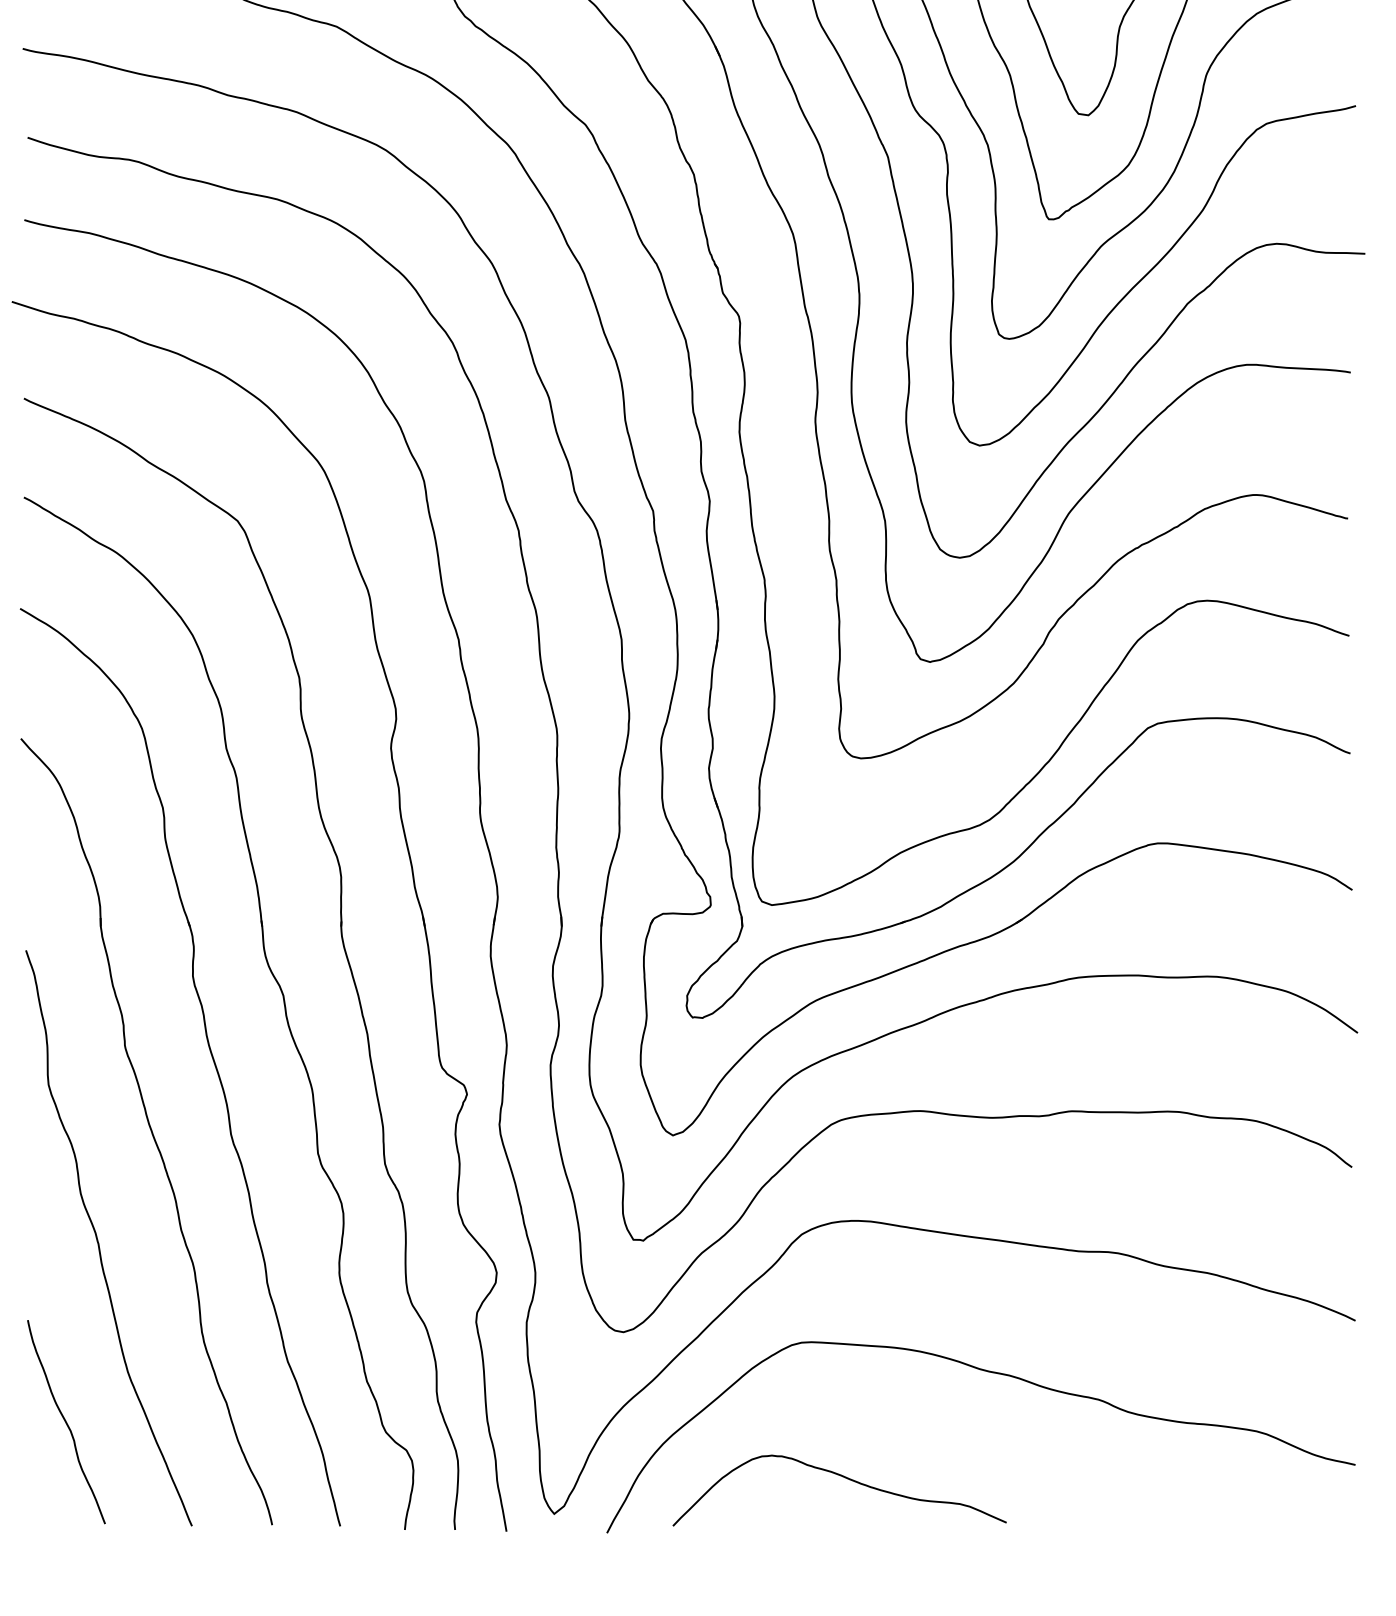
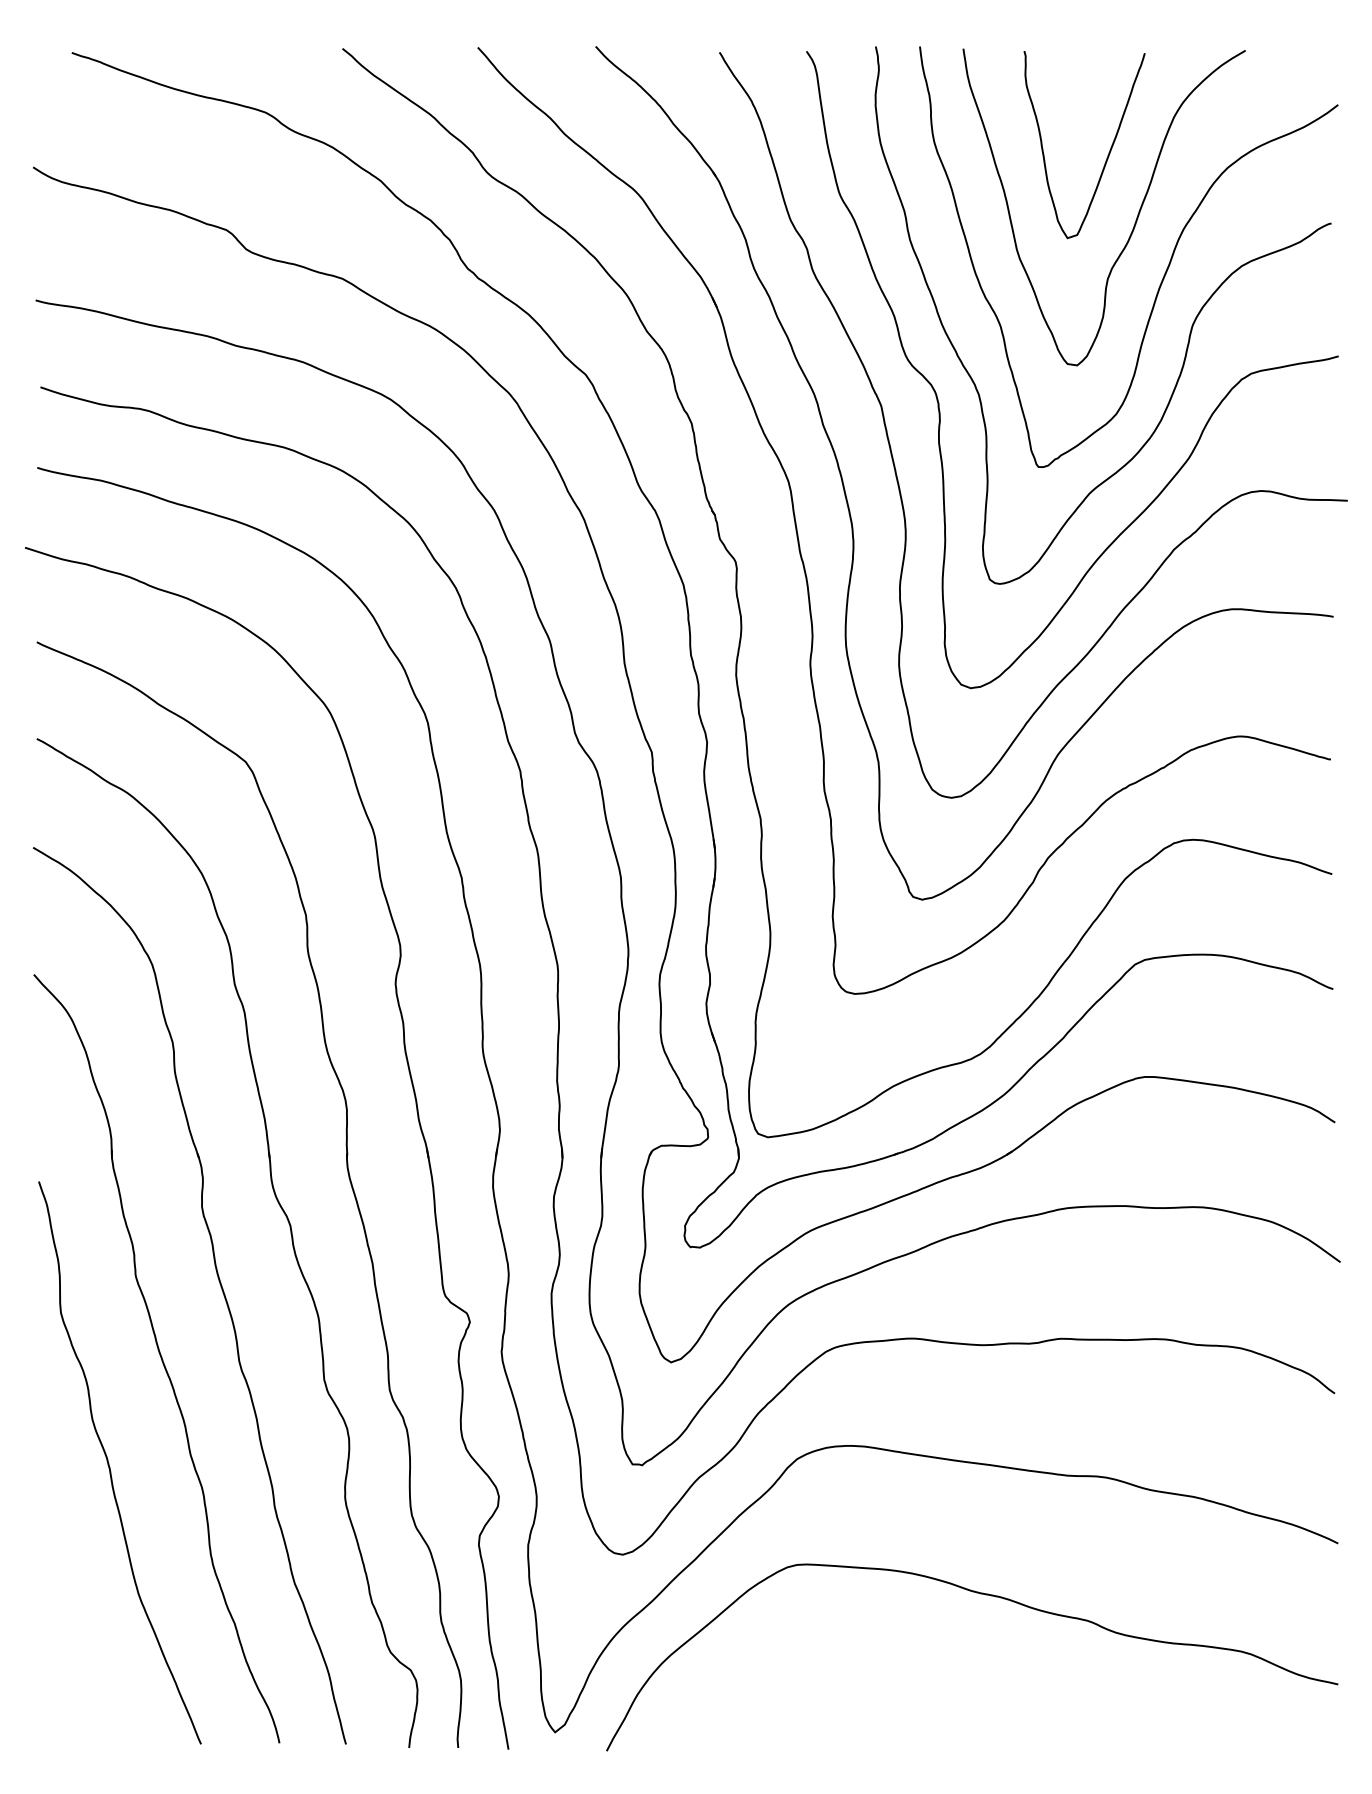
curve: (66, 1422) -> (78, 1642), removed
curve: (844, 1478) -> (838, 1697), removed

